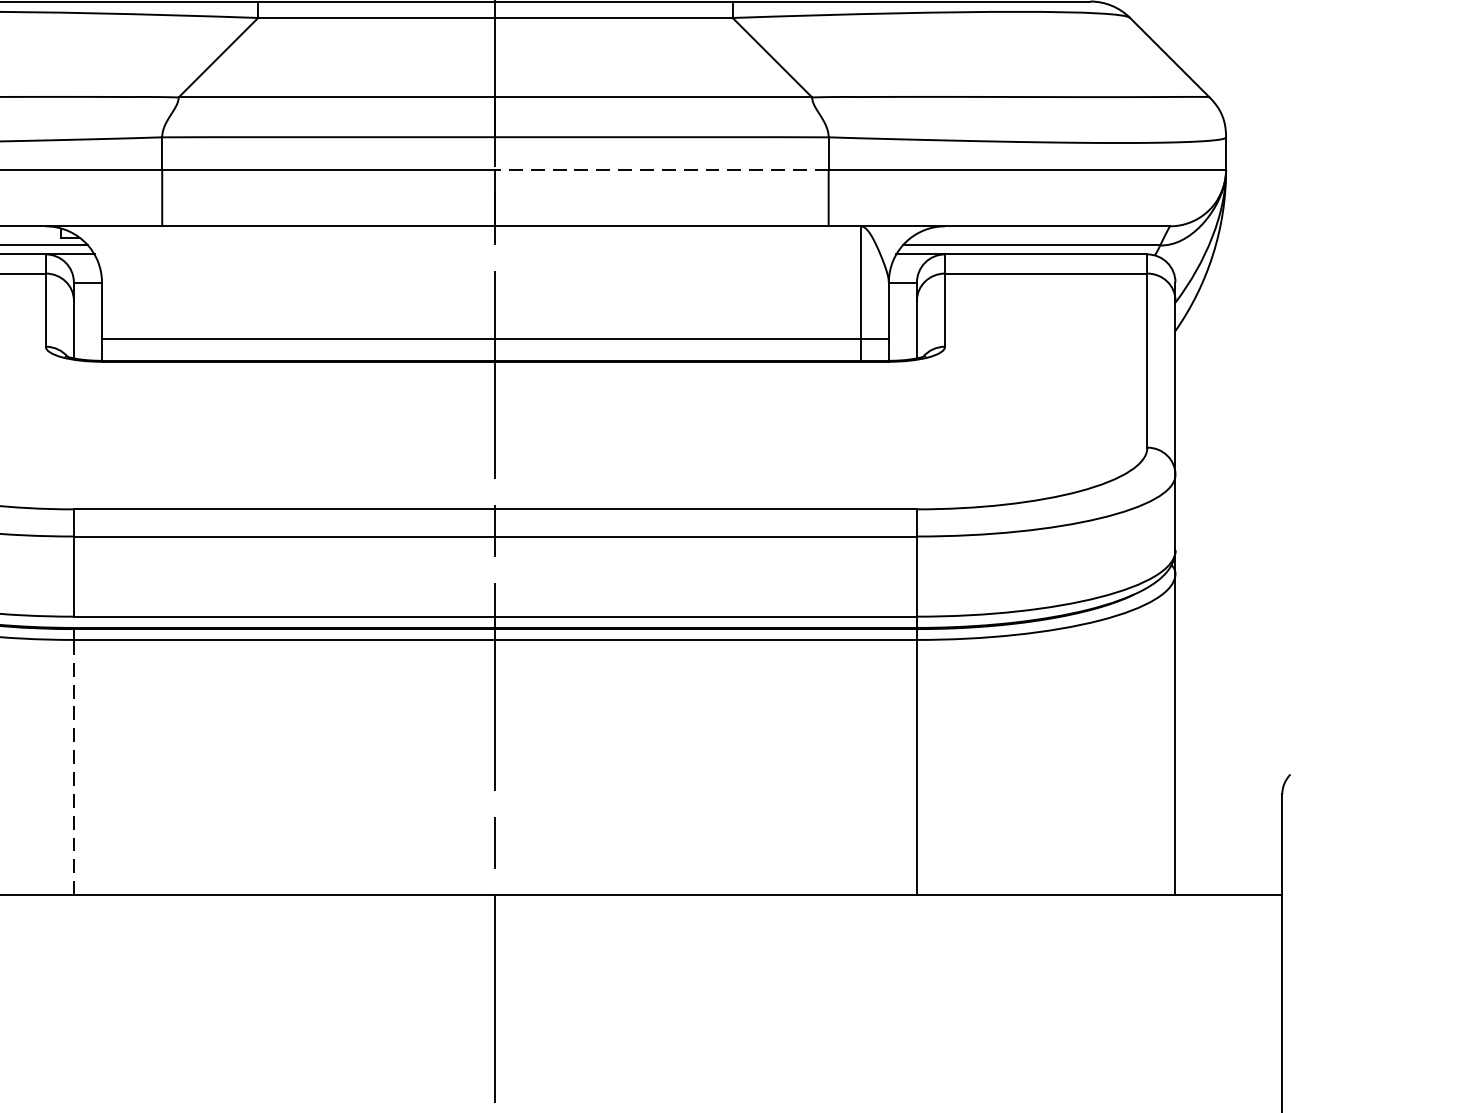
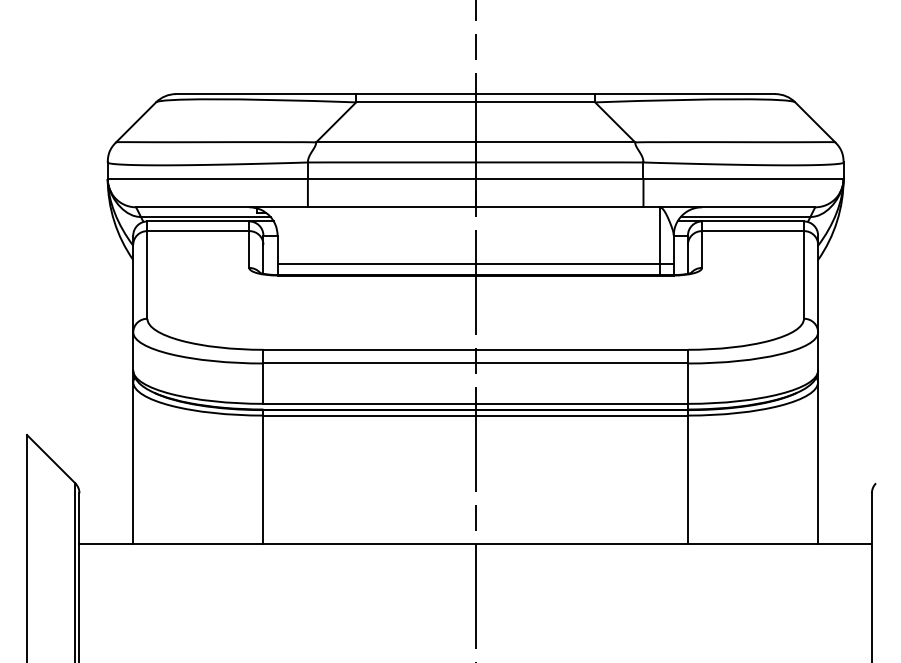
line: (661, 171) -> (559, 179), dashed -> solid
line: (74, 766) -> (263, 479), dashed -> solid

